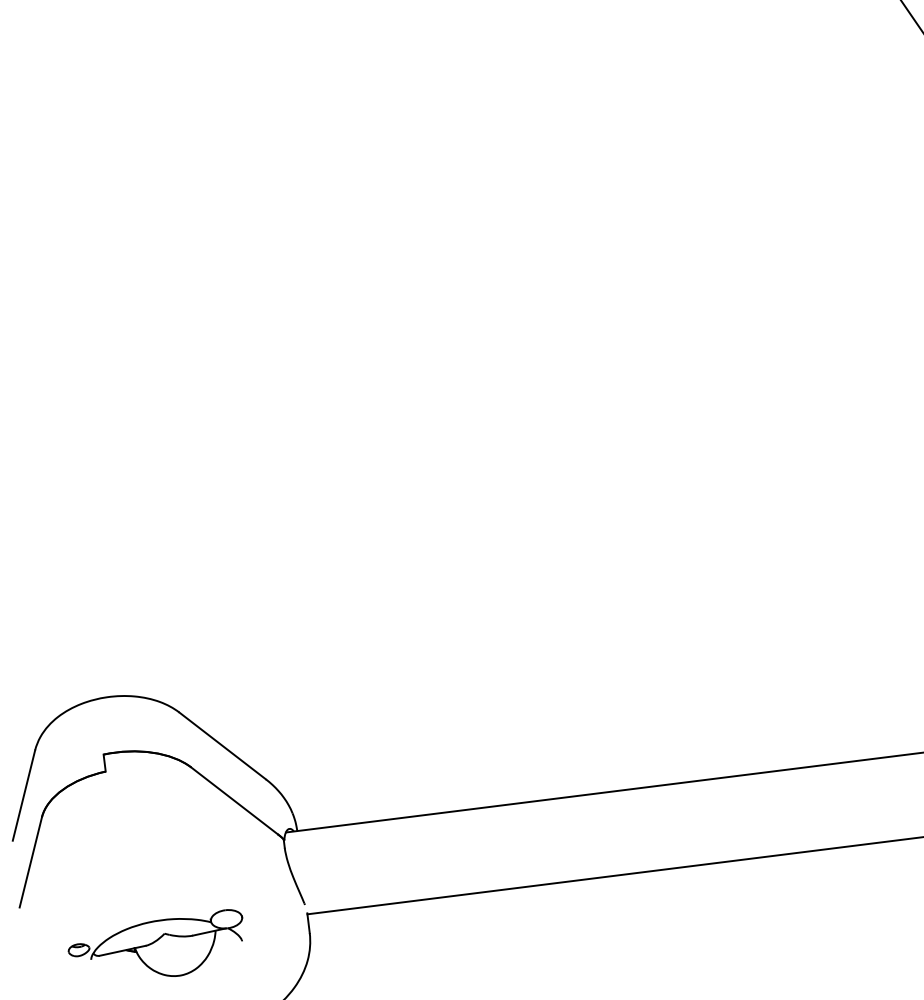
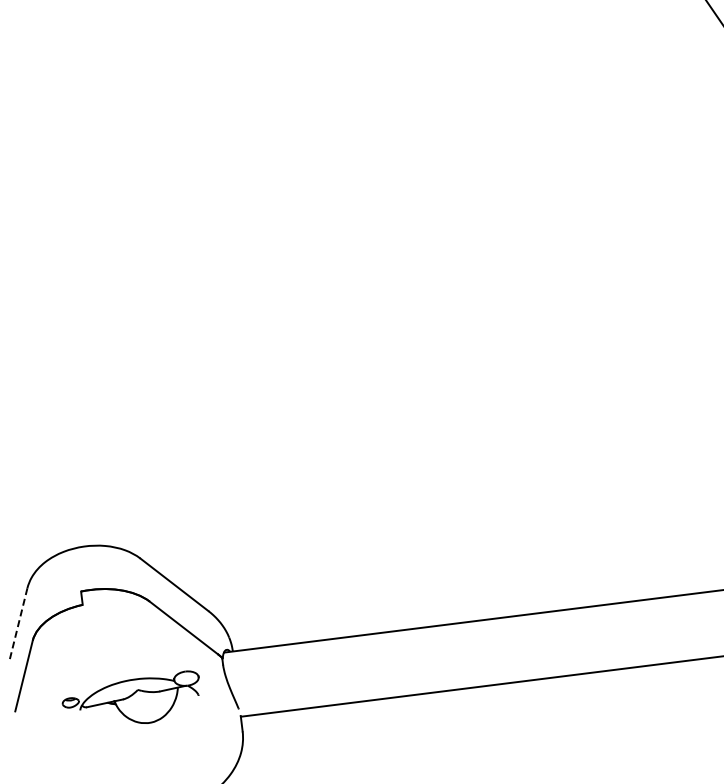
line: (23, 795) -> (18, 623), solid -> dashed
part: (155, 942) -> (130, 696), moved

